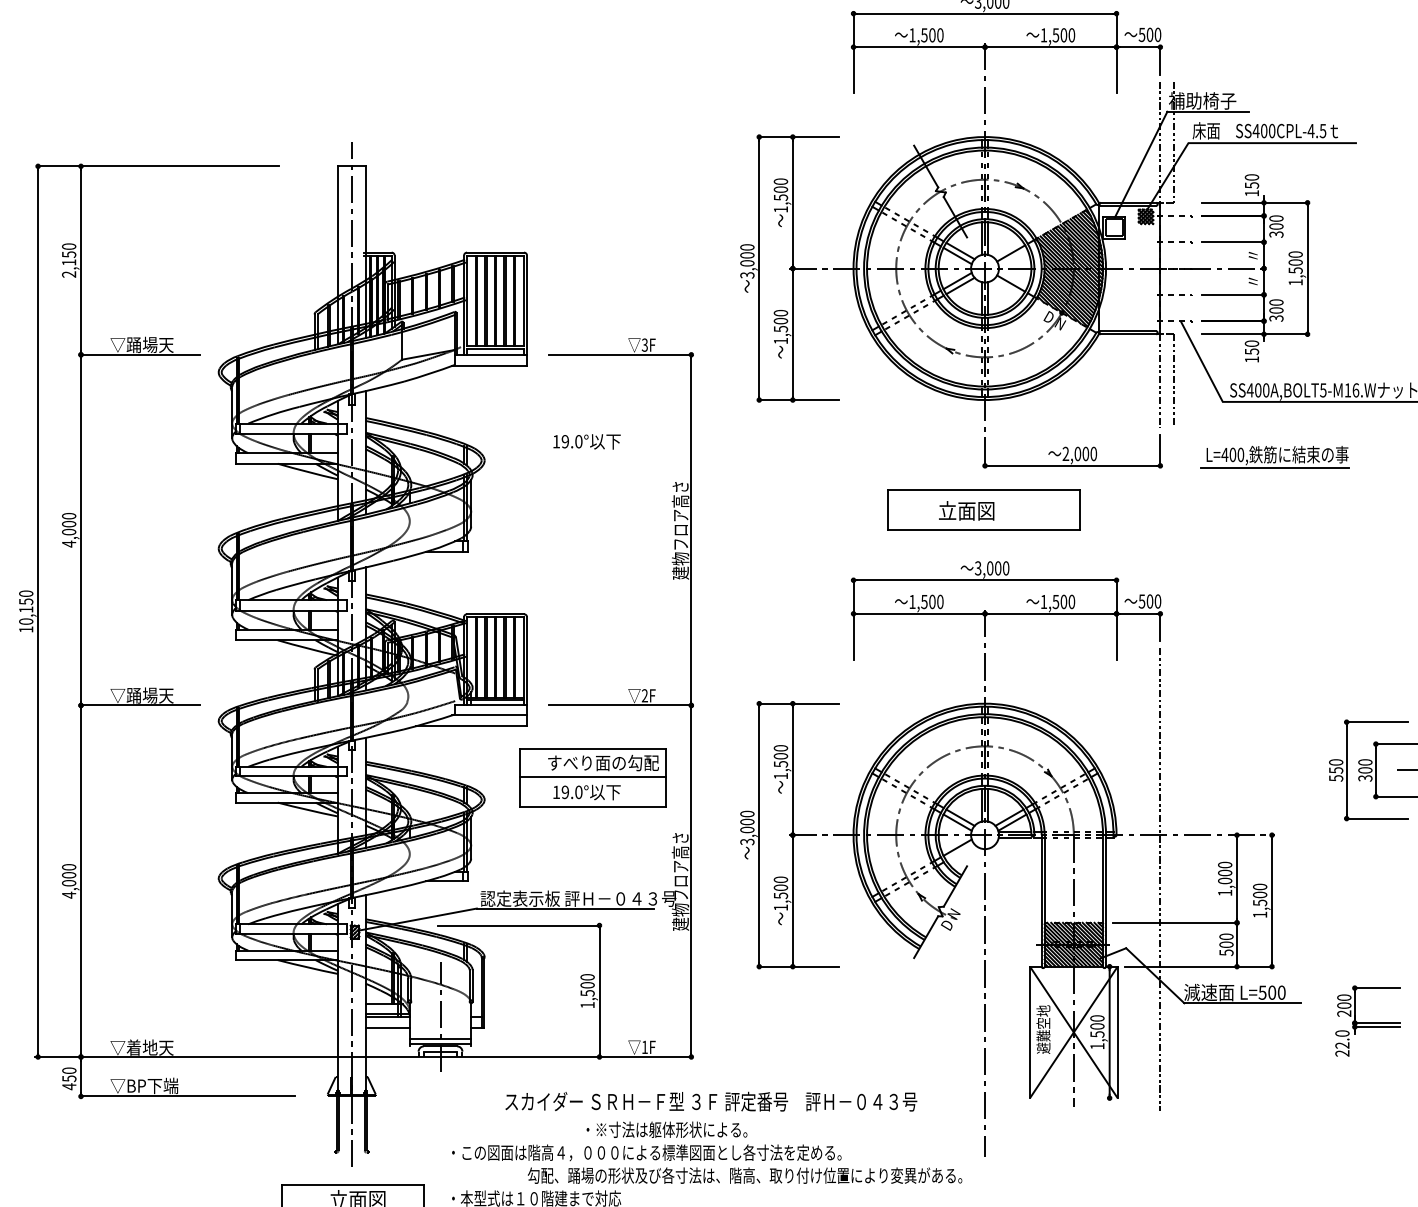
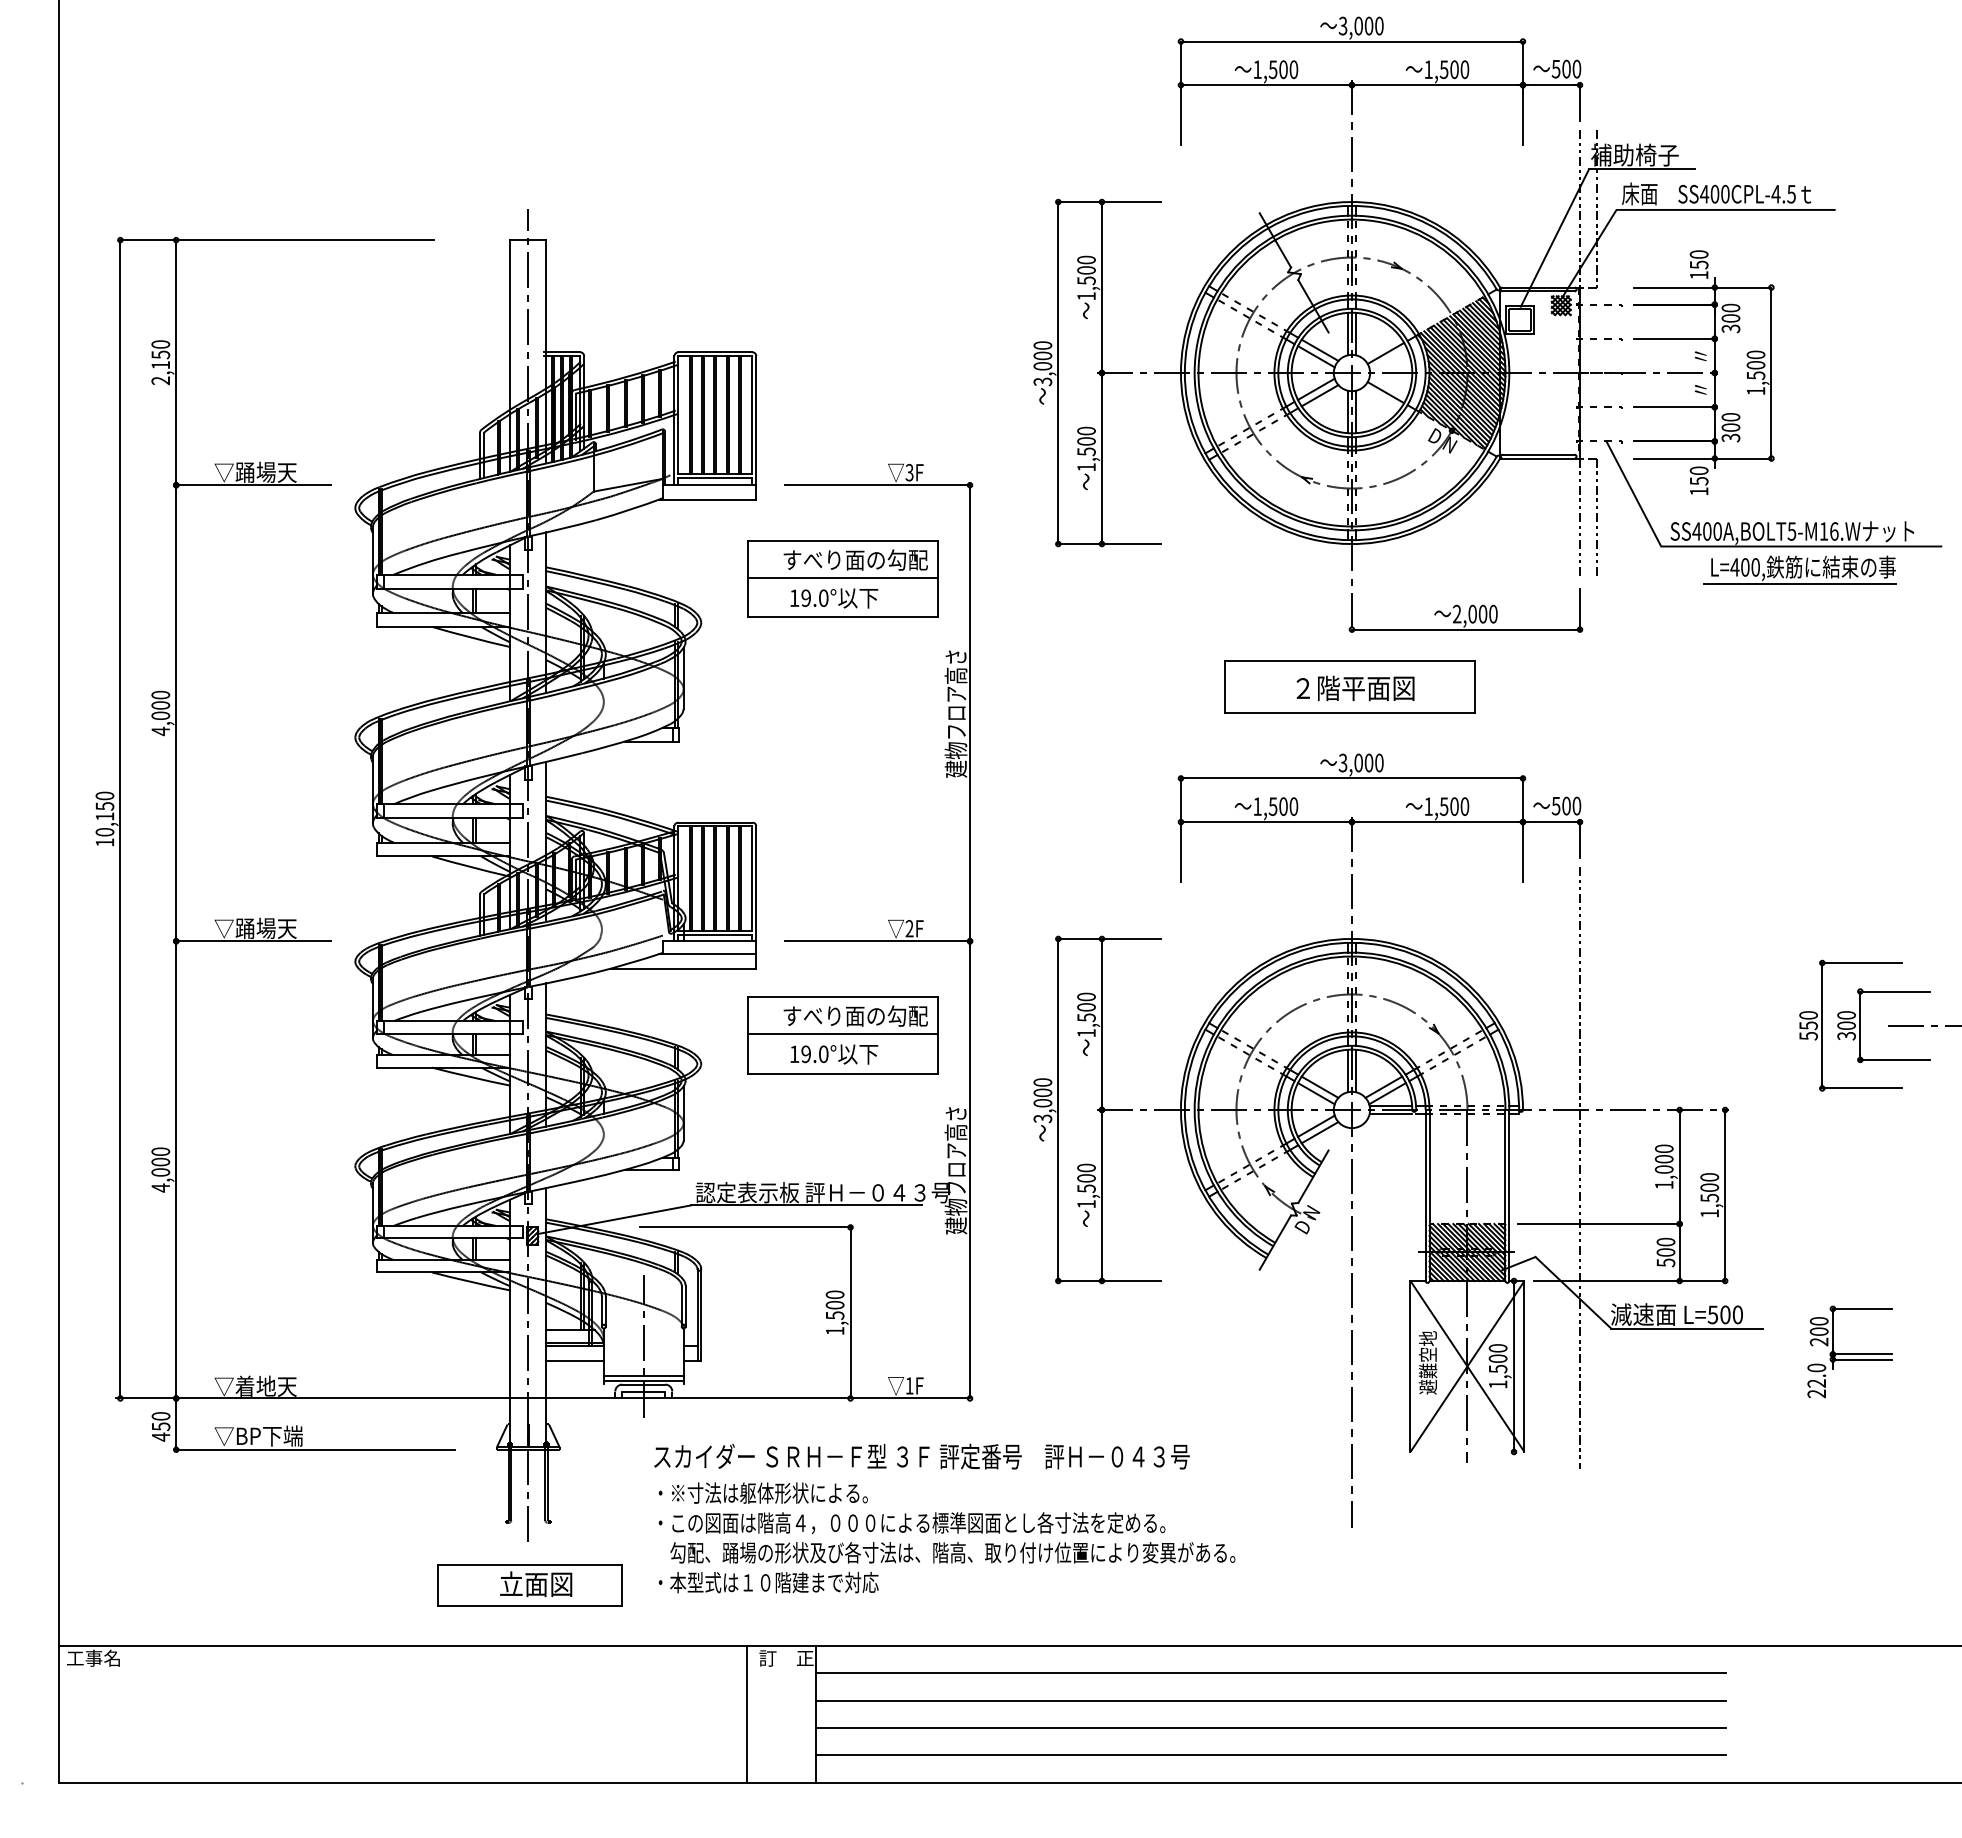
part: (593, 426) -> (842, 578), added
part: (1274, 456) -> (1799, 569), moved
text: (986, 511) -> (1353, 688), 立面図 -> ２階平面図
line: (960, 852) -> (1319, 1132), added
text: (710, 1101) -> (921, 1456), moved
text: (666, 1129) -> (762, 1492), moved
text: (744, 1175) -> (952, 1552), moved

